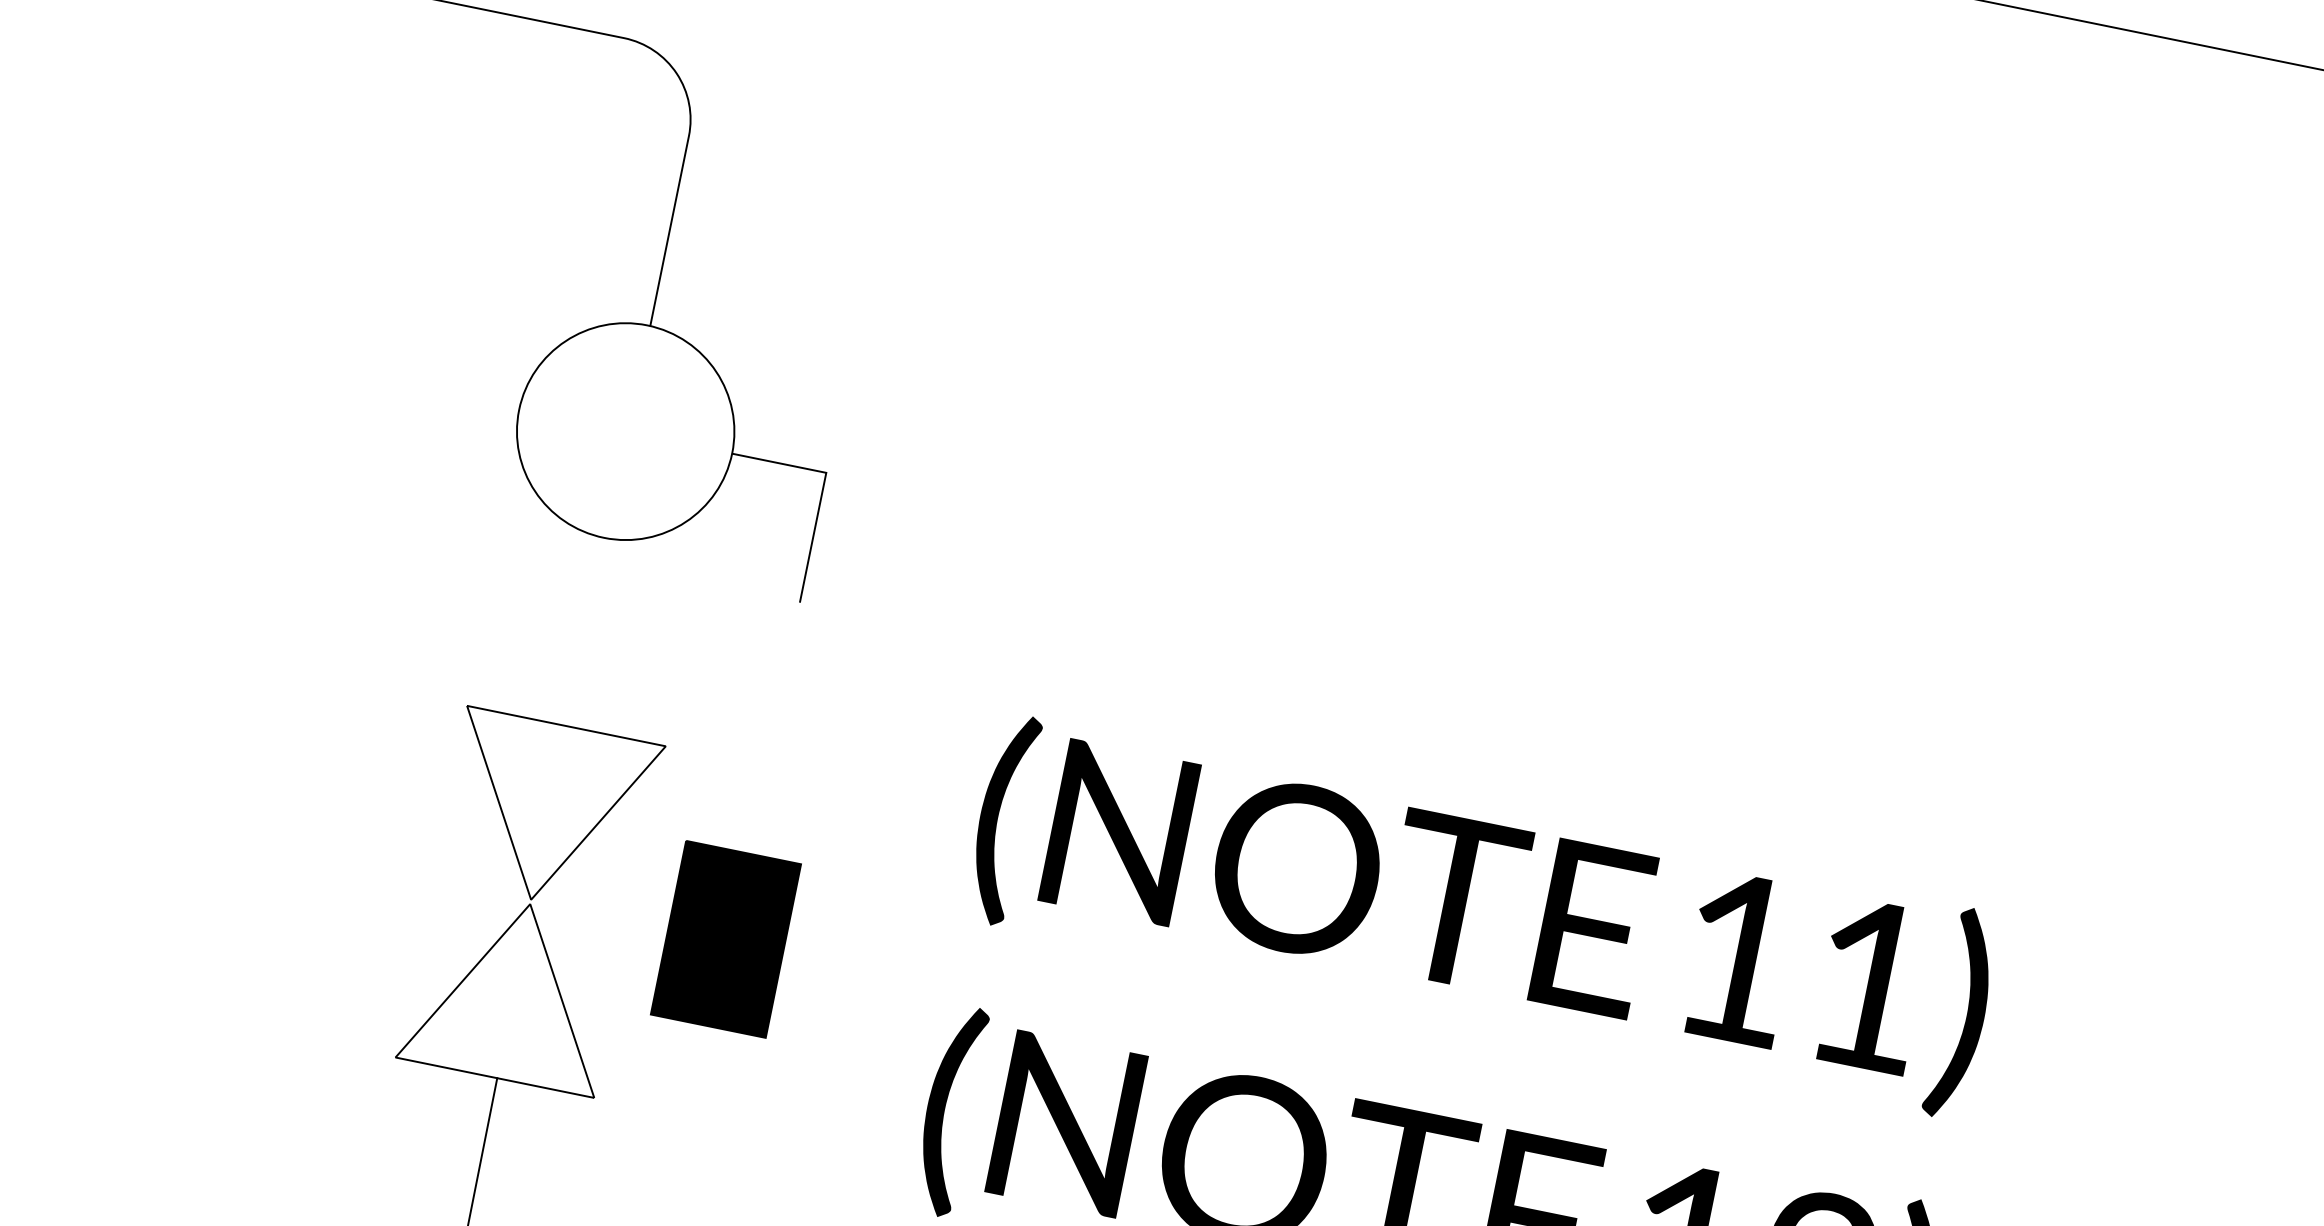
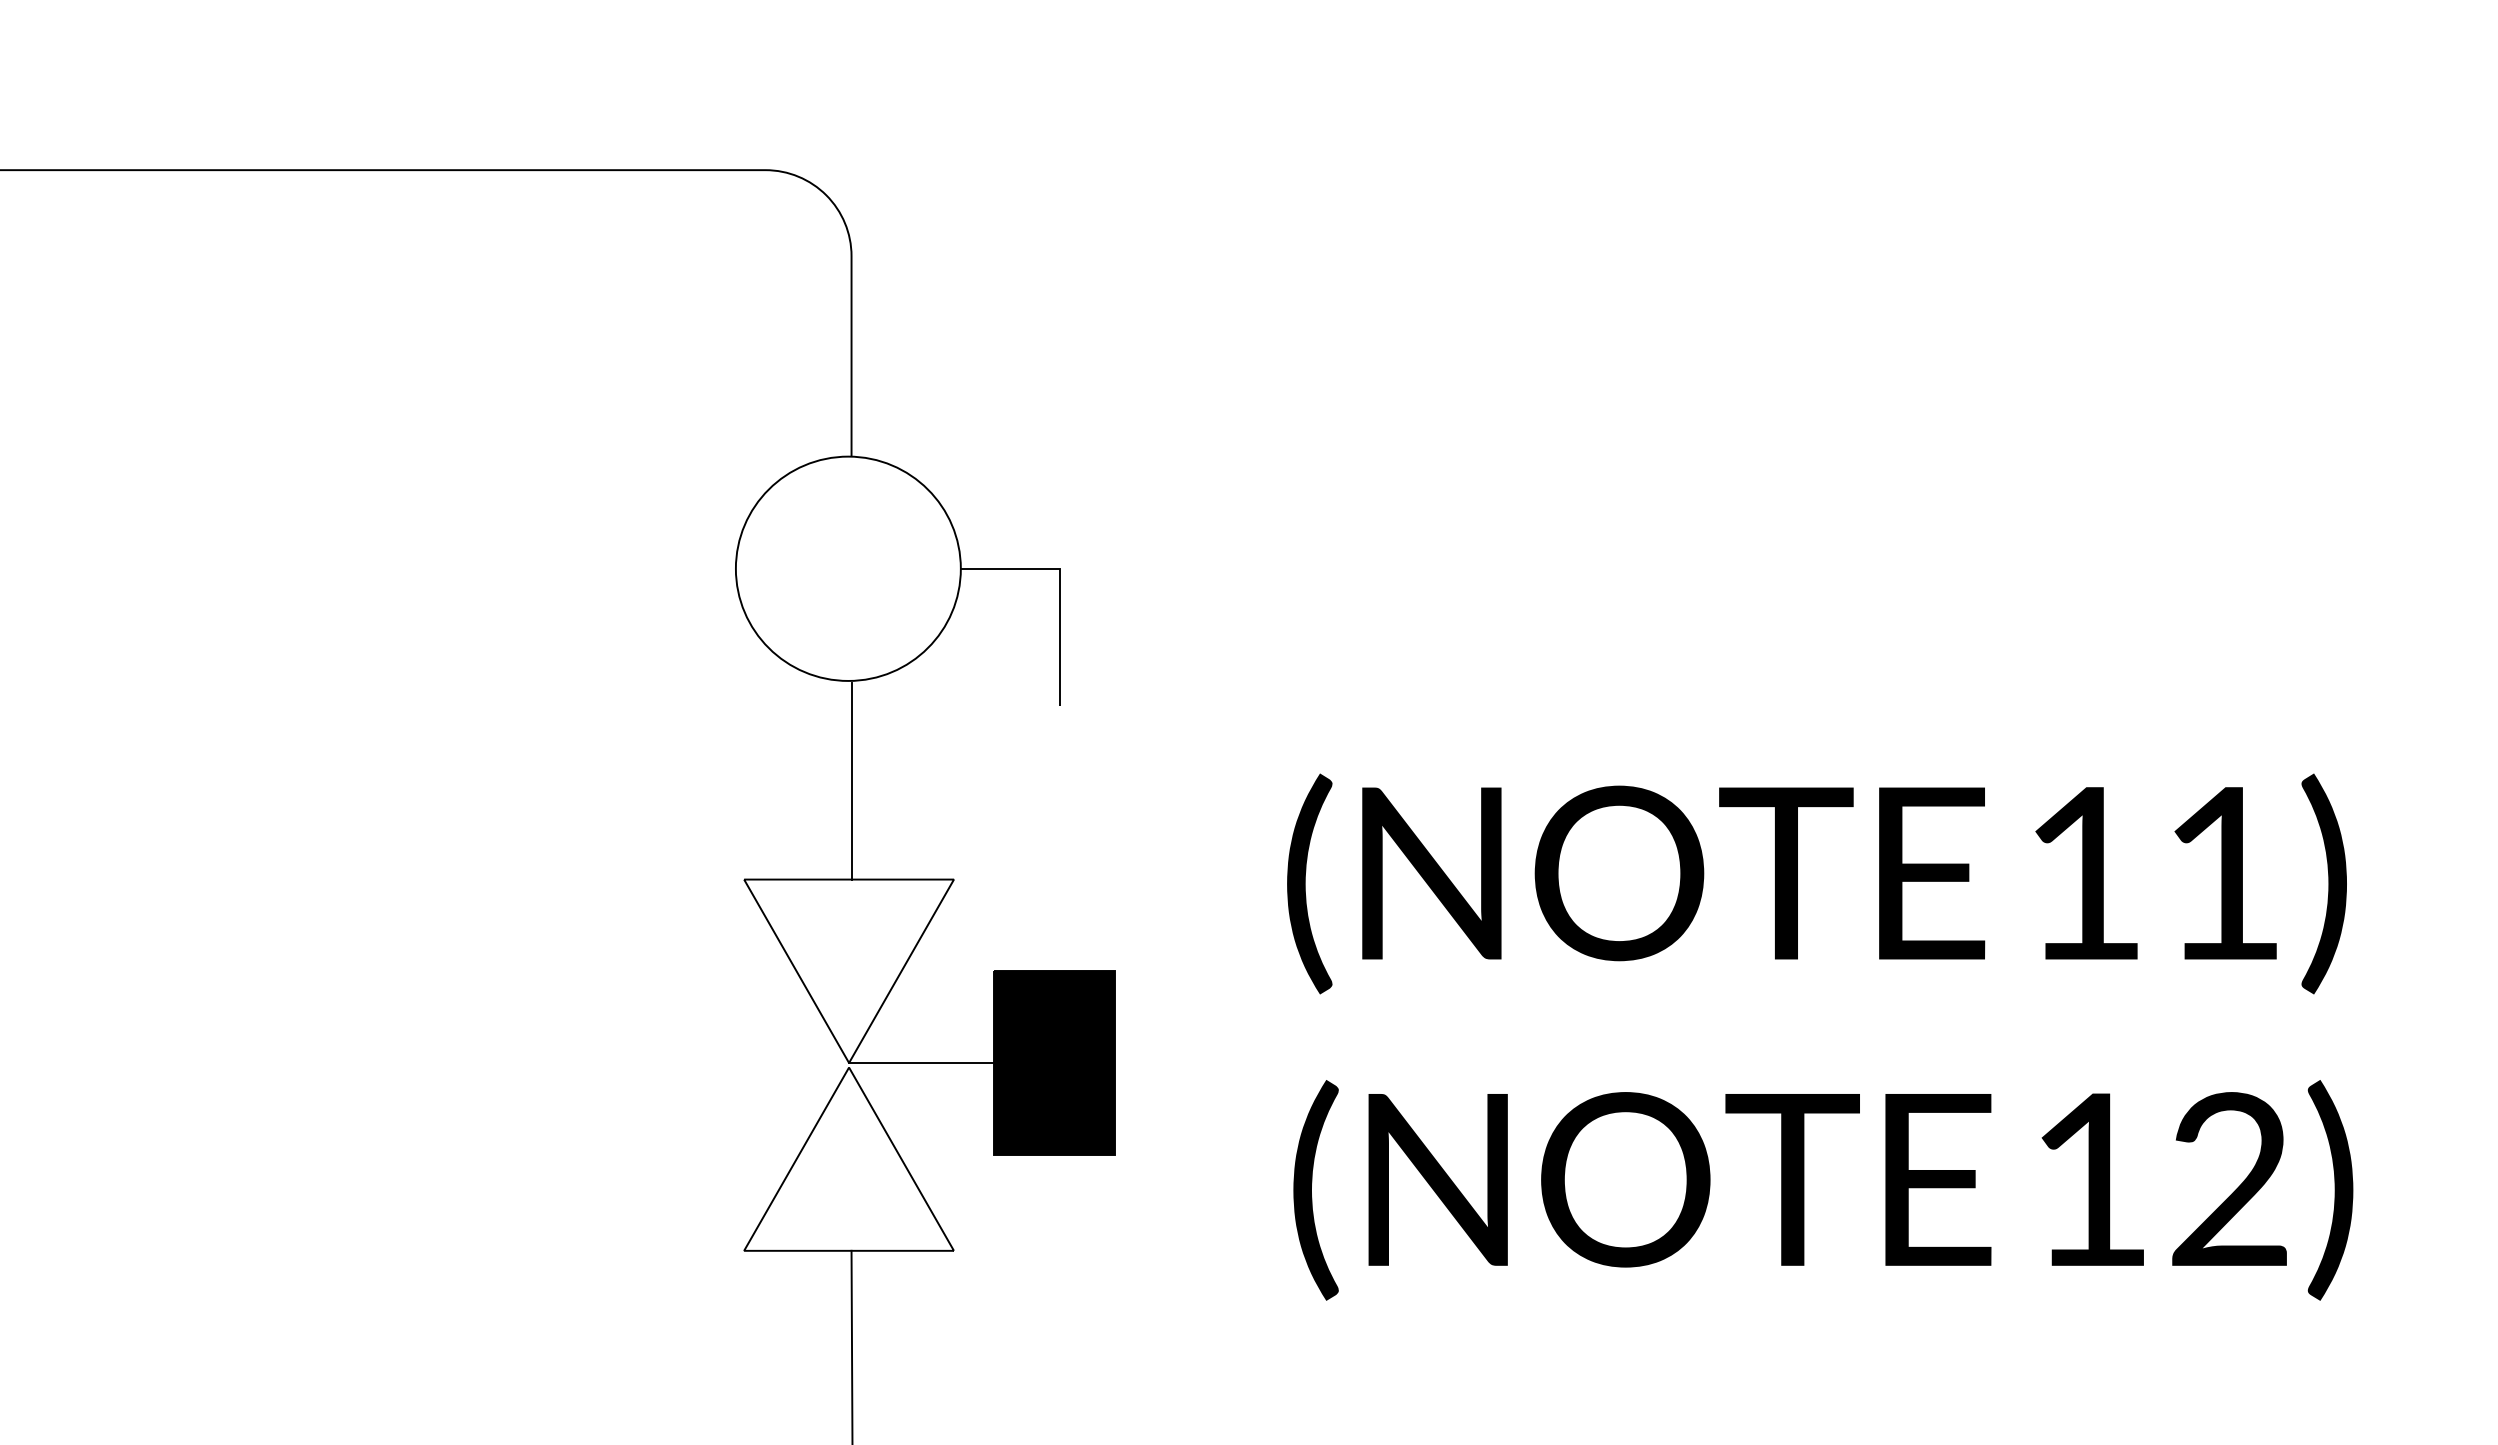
line: (587, 632) -> (851, 780), added
line: (599, 914) -> (921, 1063), added

